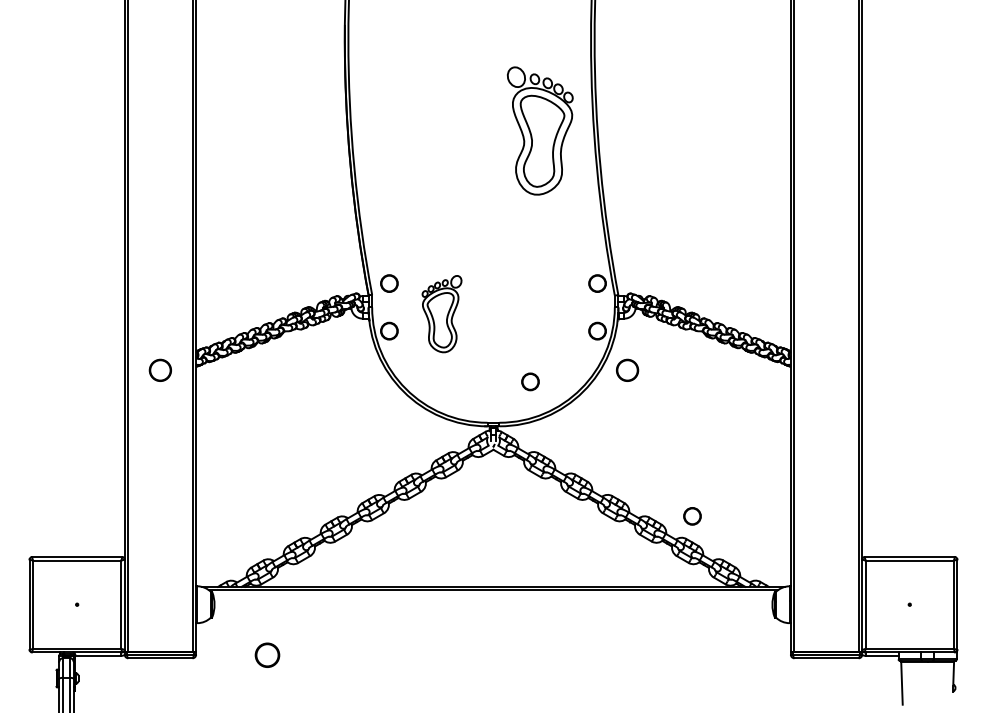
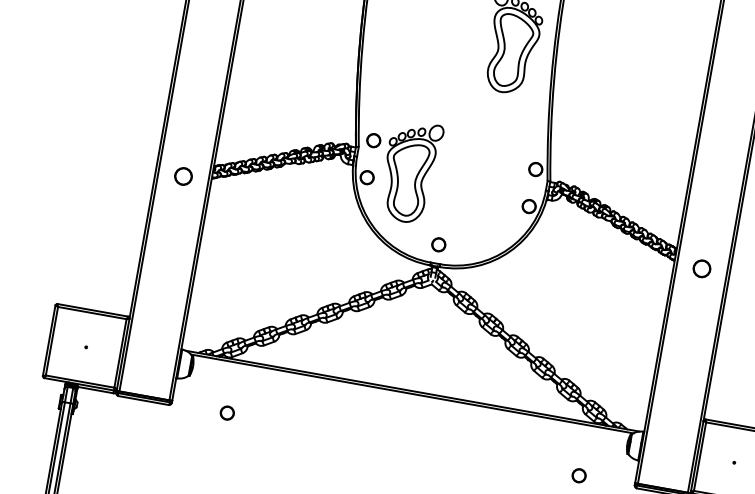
part: (441, 313) -> (410, 171), size x1.67
circle: (627, 369) -> (702, 268), moved
part: (530, 381) -> (438, 244), moved
circle: (692, 516) -> (579, 475), moved
circle: (267, 655) -> (227, 413), size x0.71

